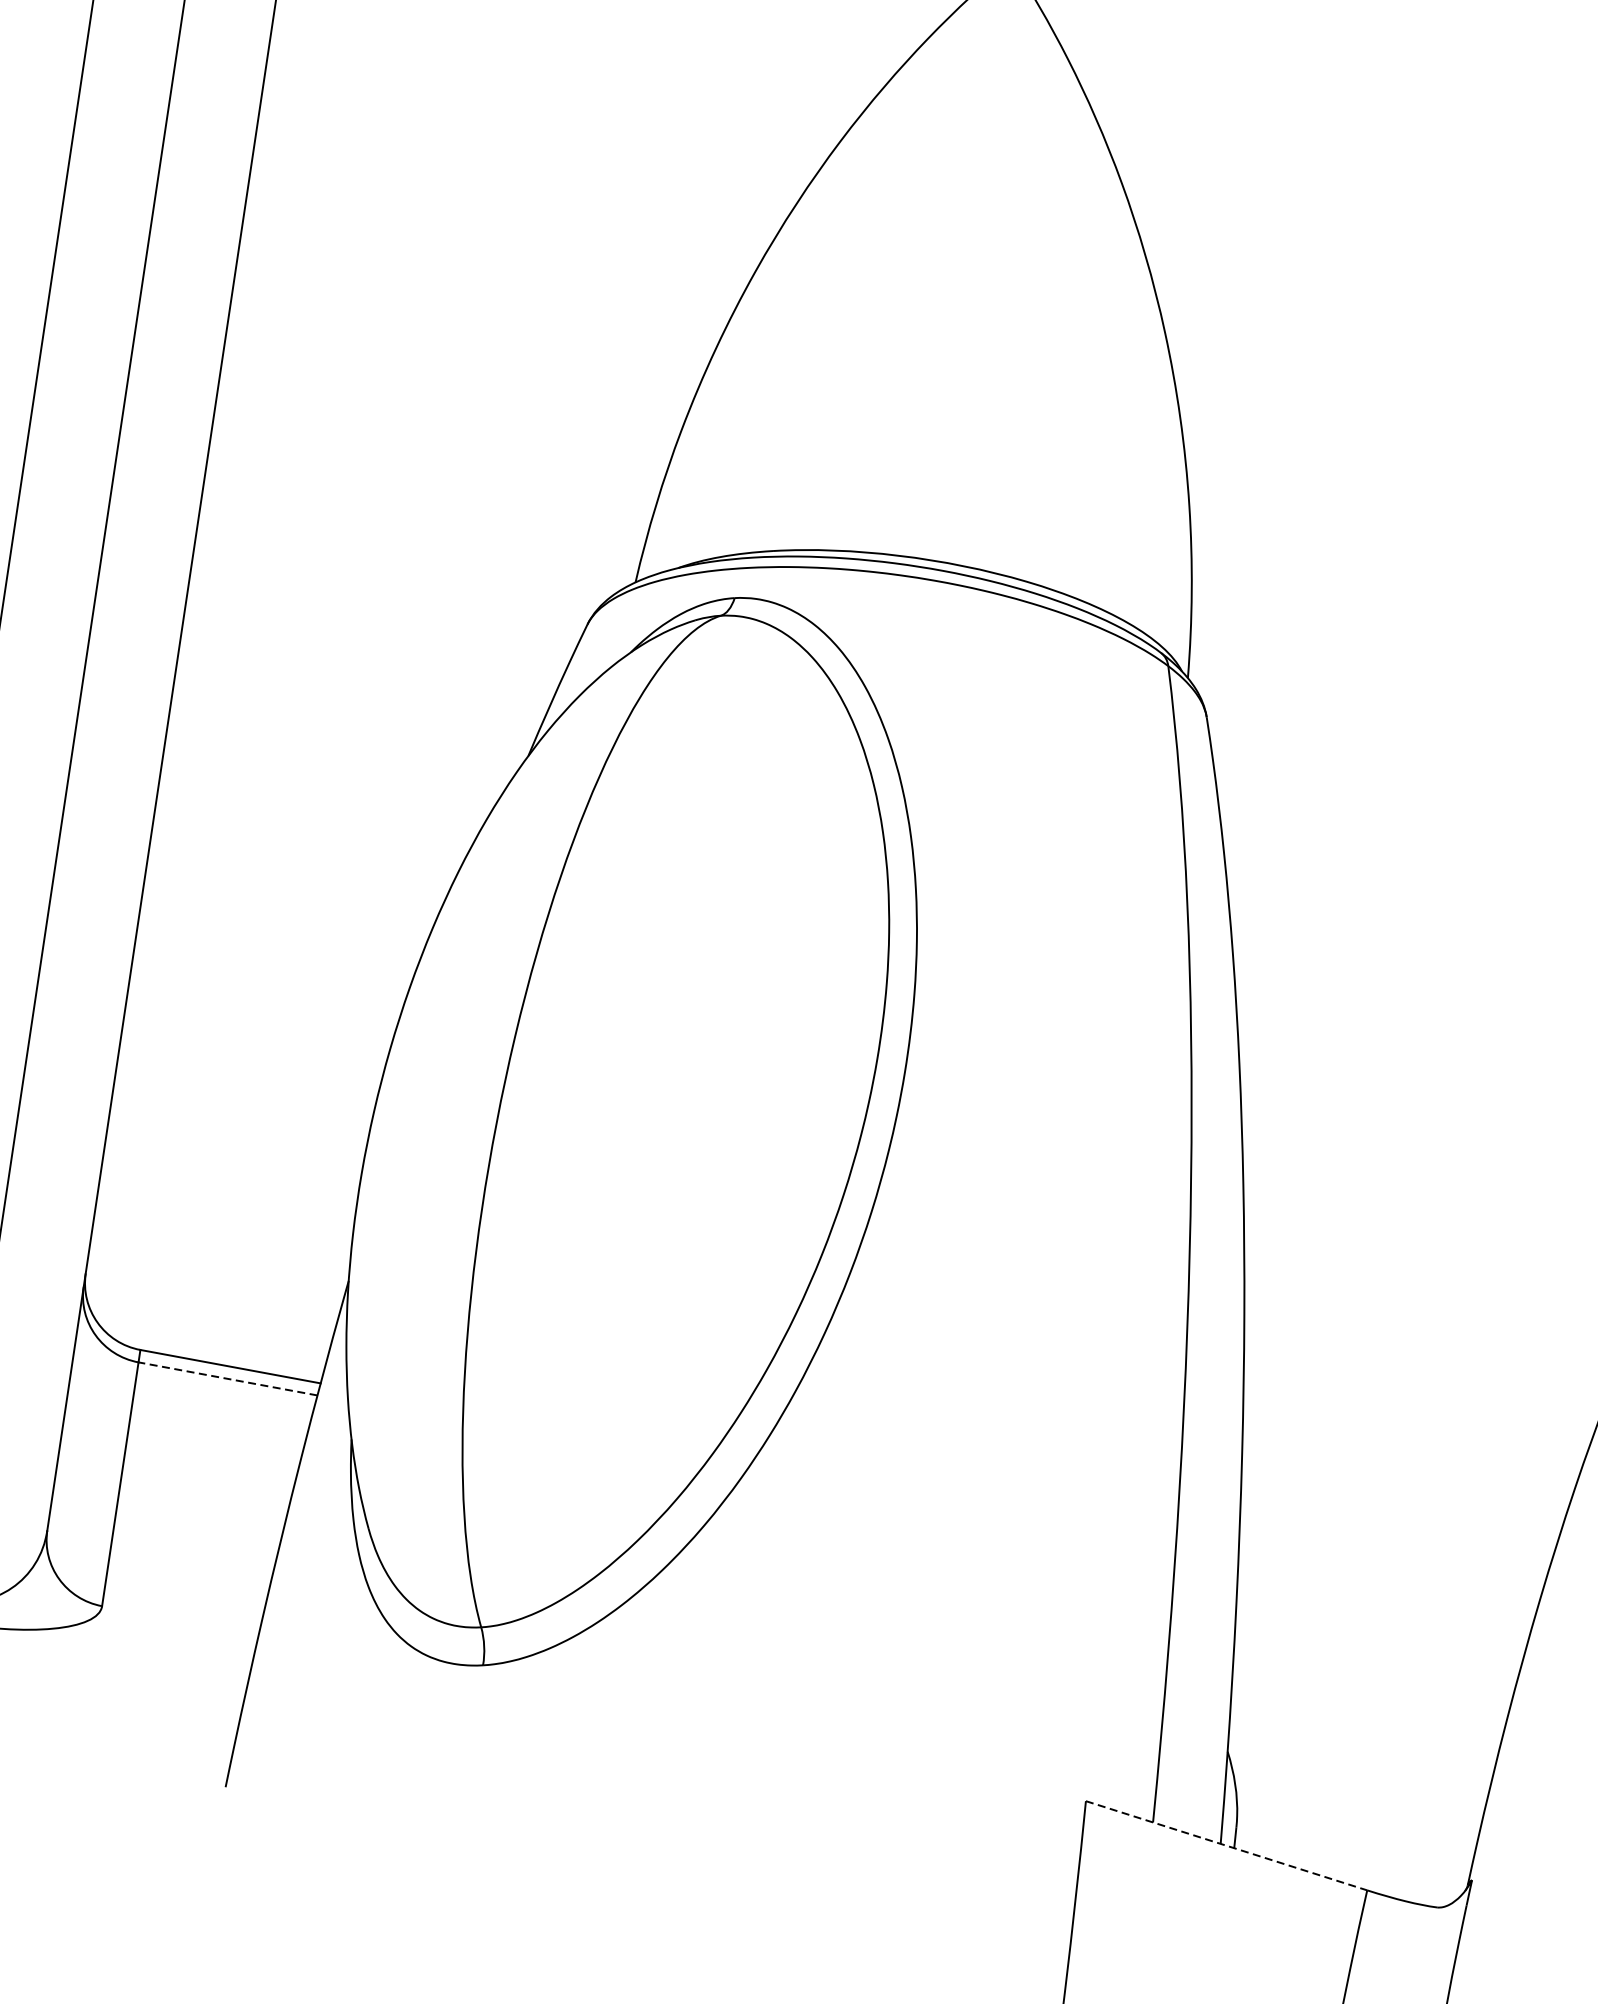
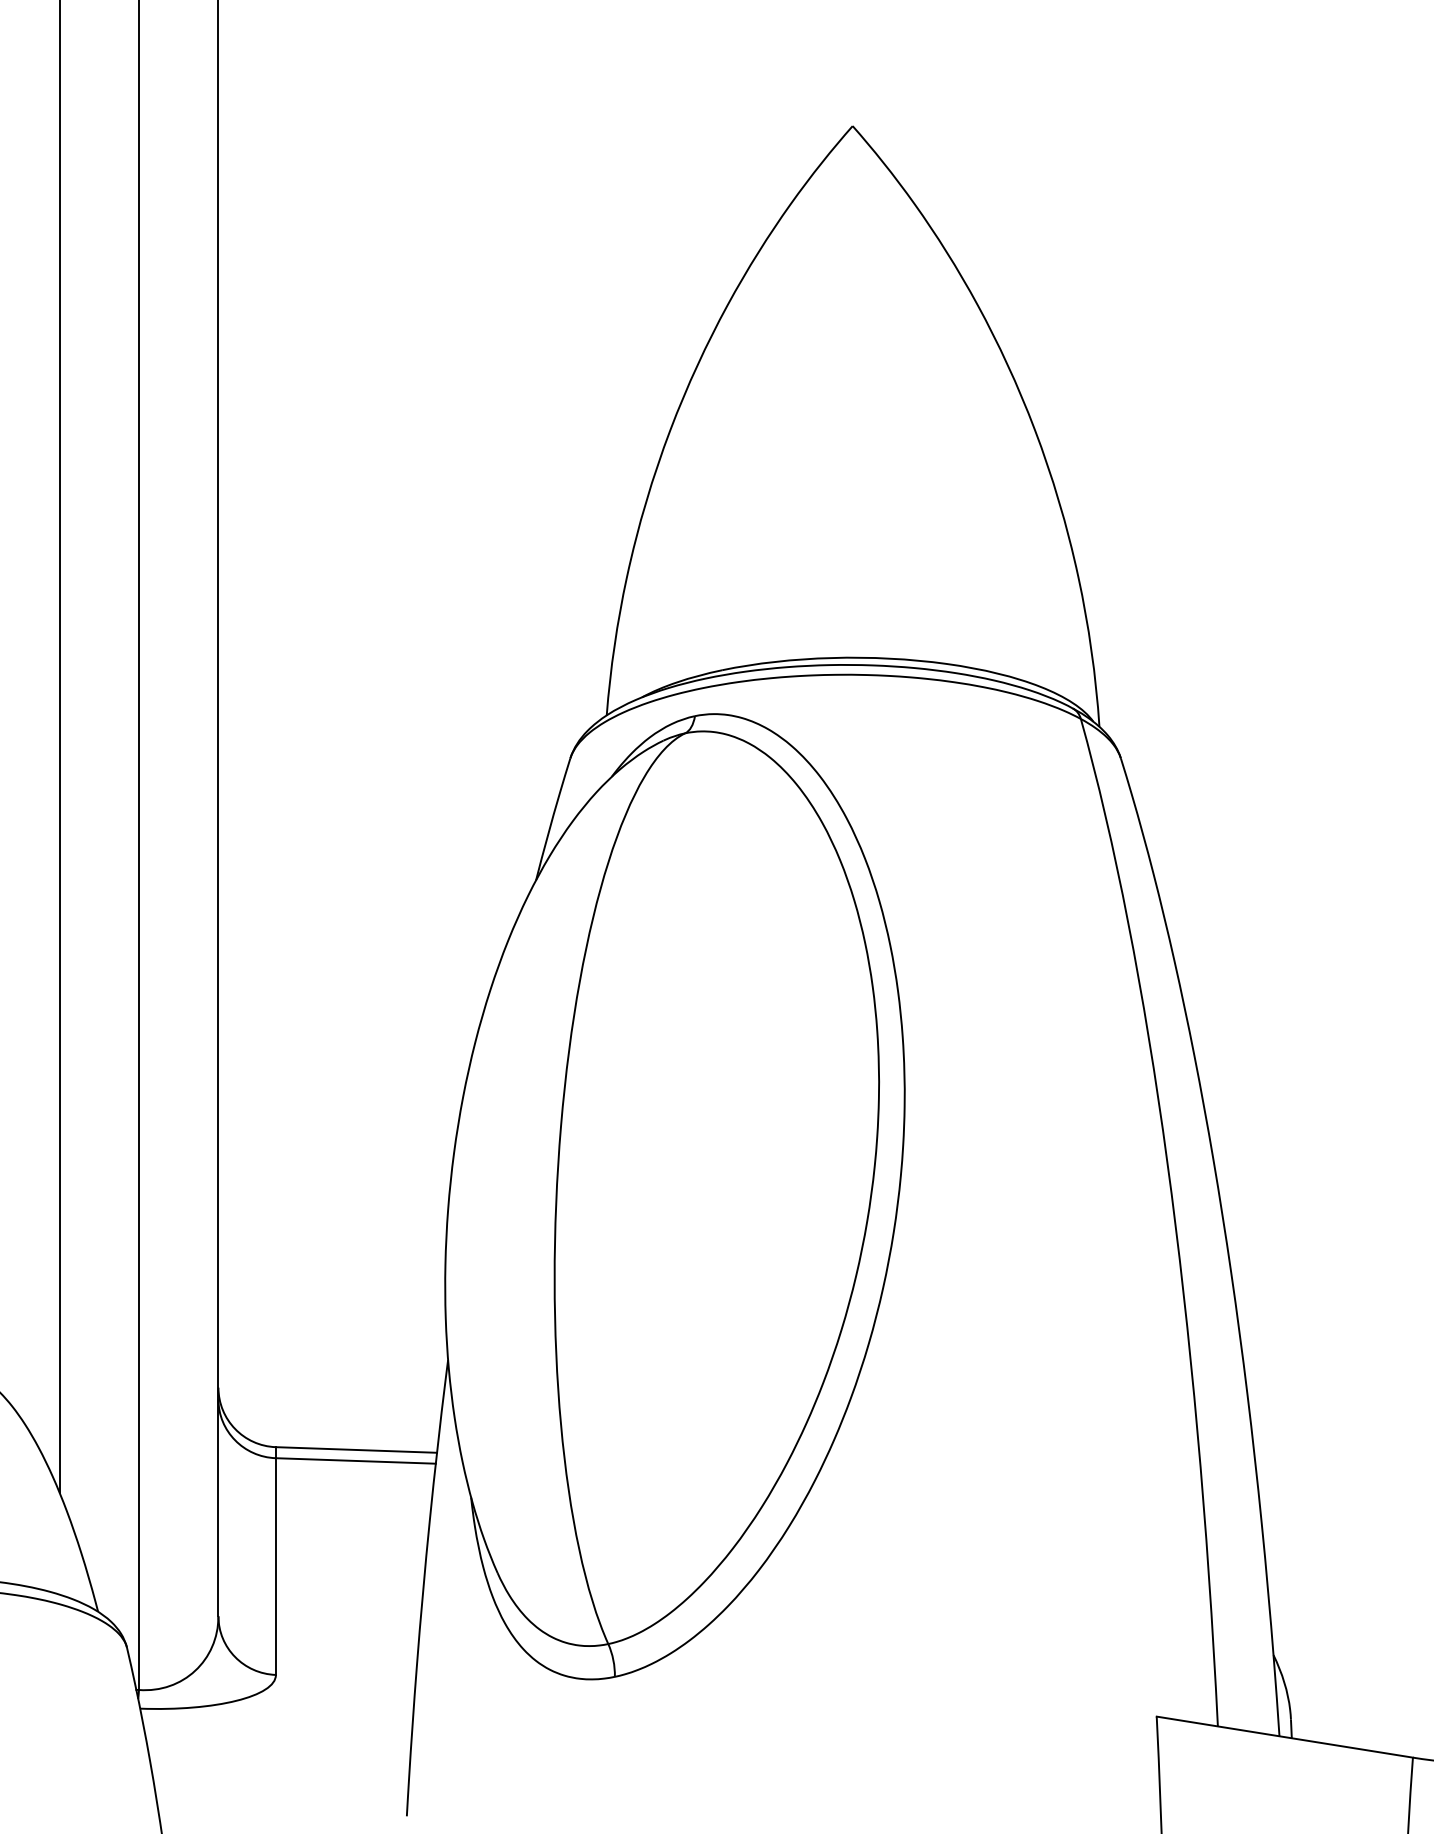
line: (227, 1378) -> (355, 1460), dashed -> solid
line: (1226, 1846) -> (1284, 1737), dashed -> solid

